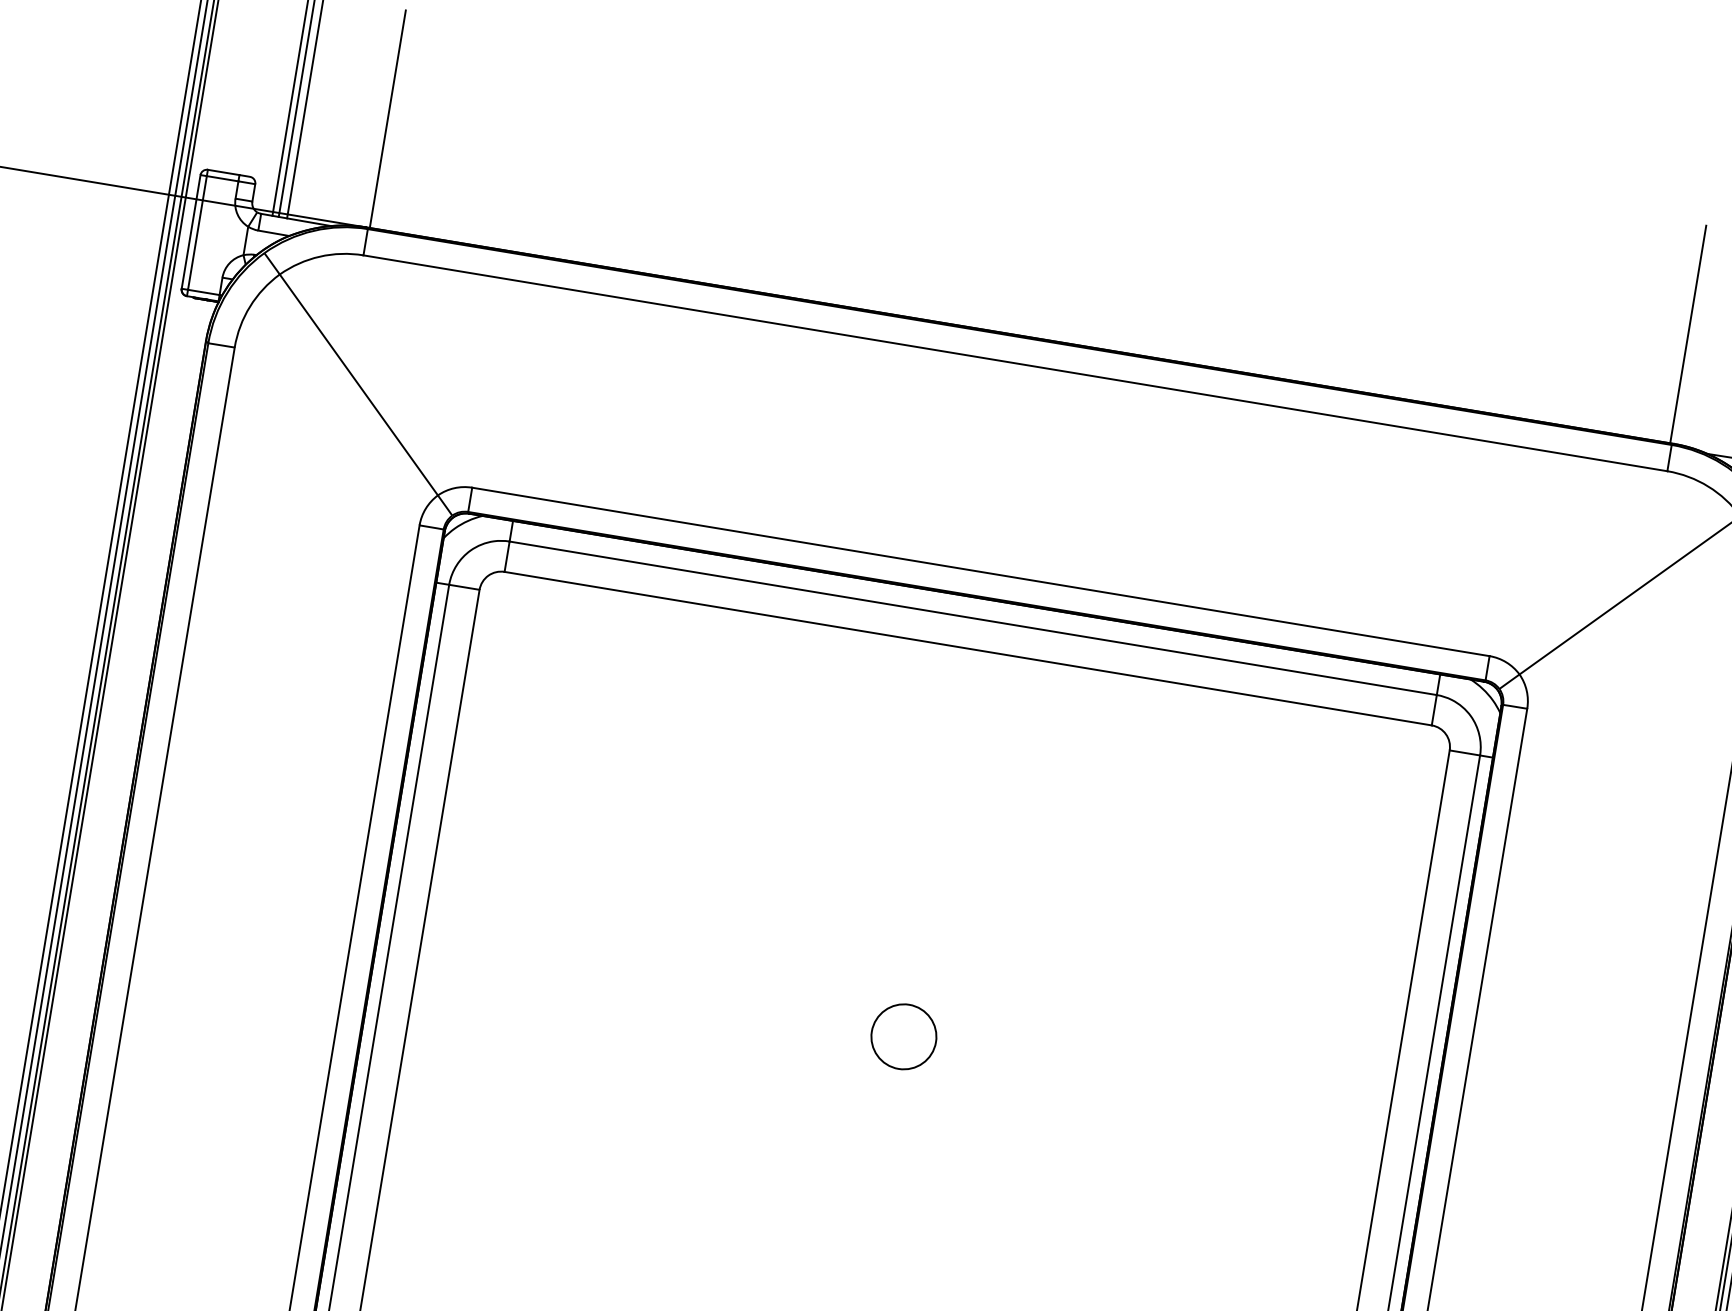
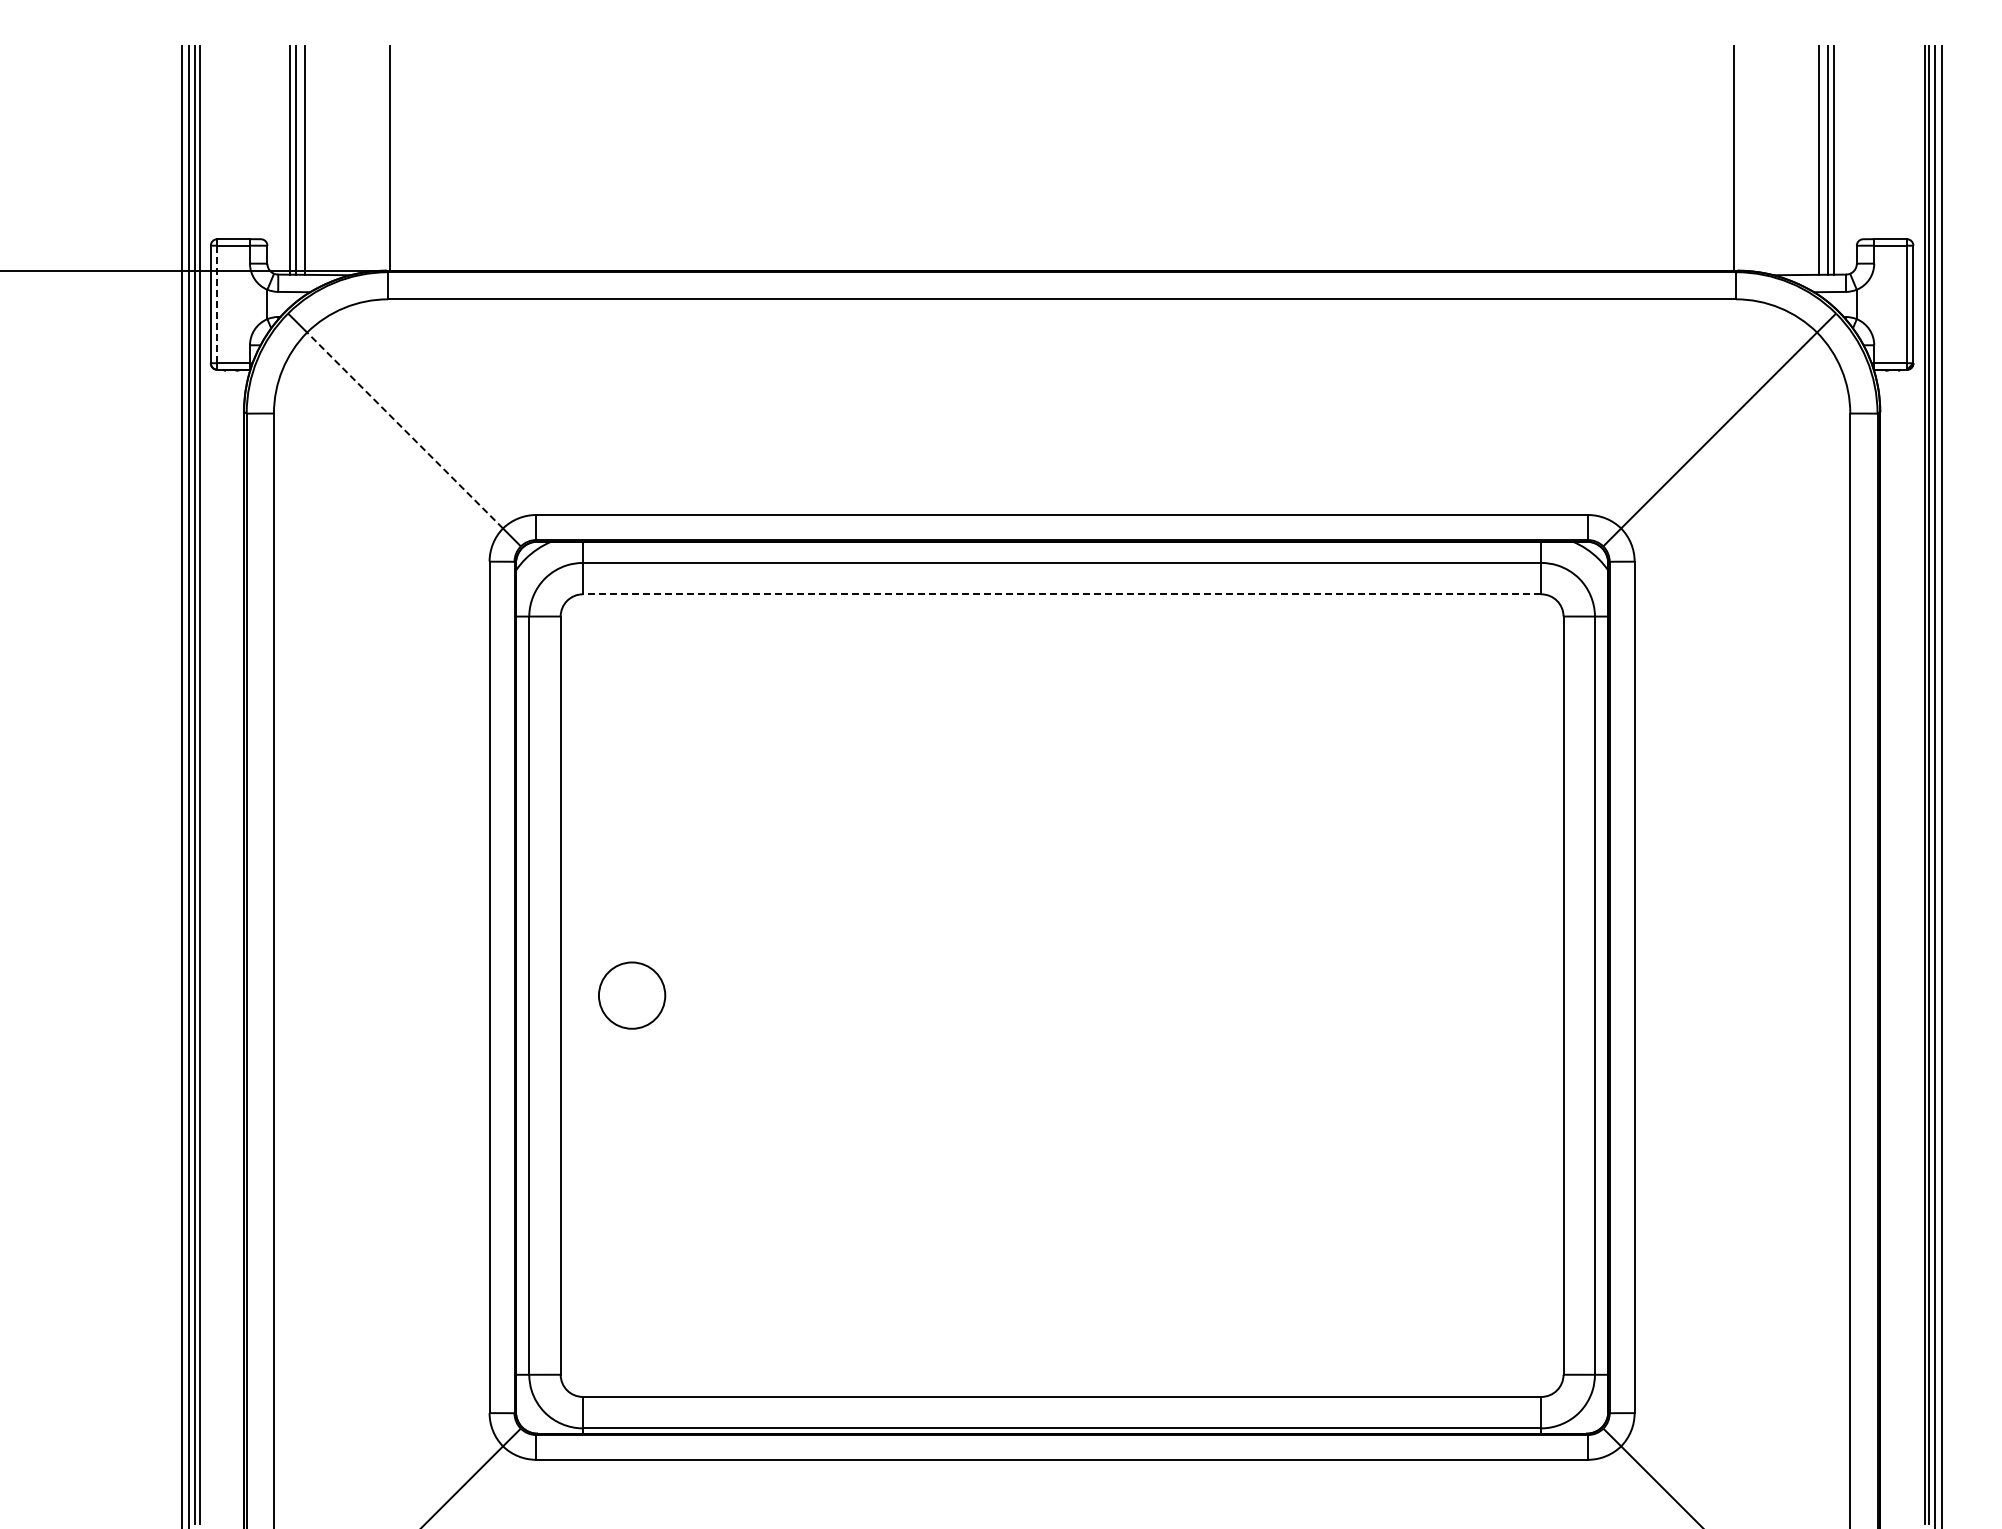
line: (197, 233) -> (217, 304), solid -> dashed
line: (359, 385) -> (405, 430), solid -> dashed
line: (967, 648) -> (1061, 594), solid -> dashed
part: (904, 1036) -> (632, 995), moved

